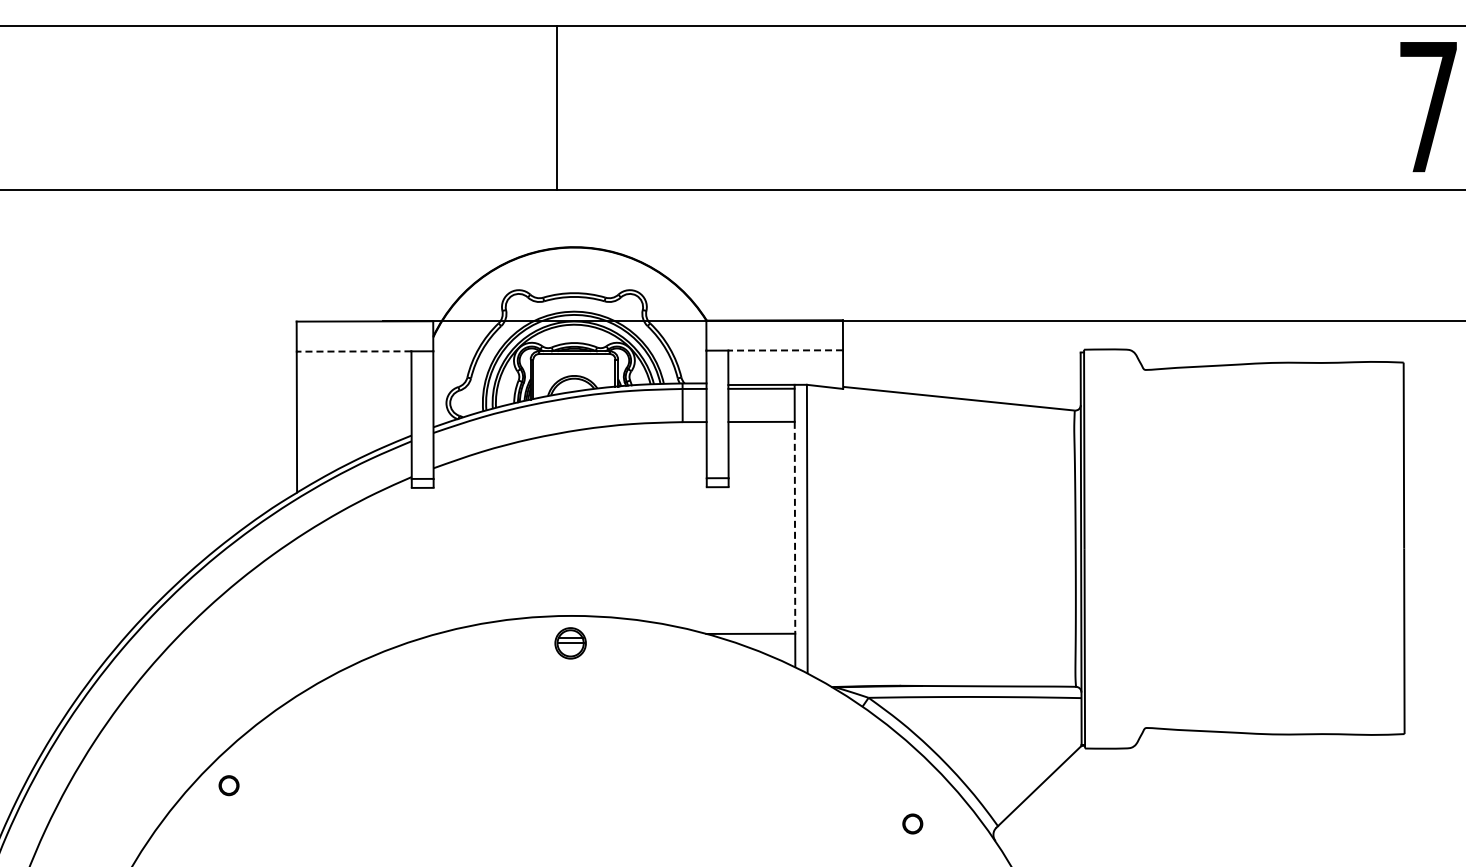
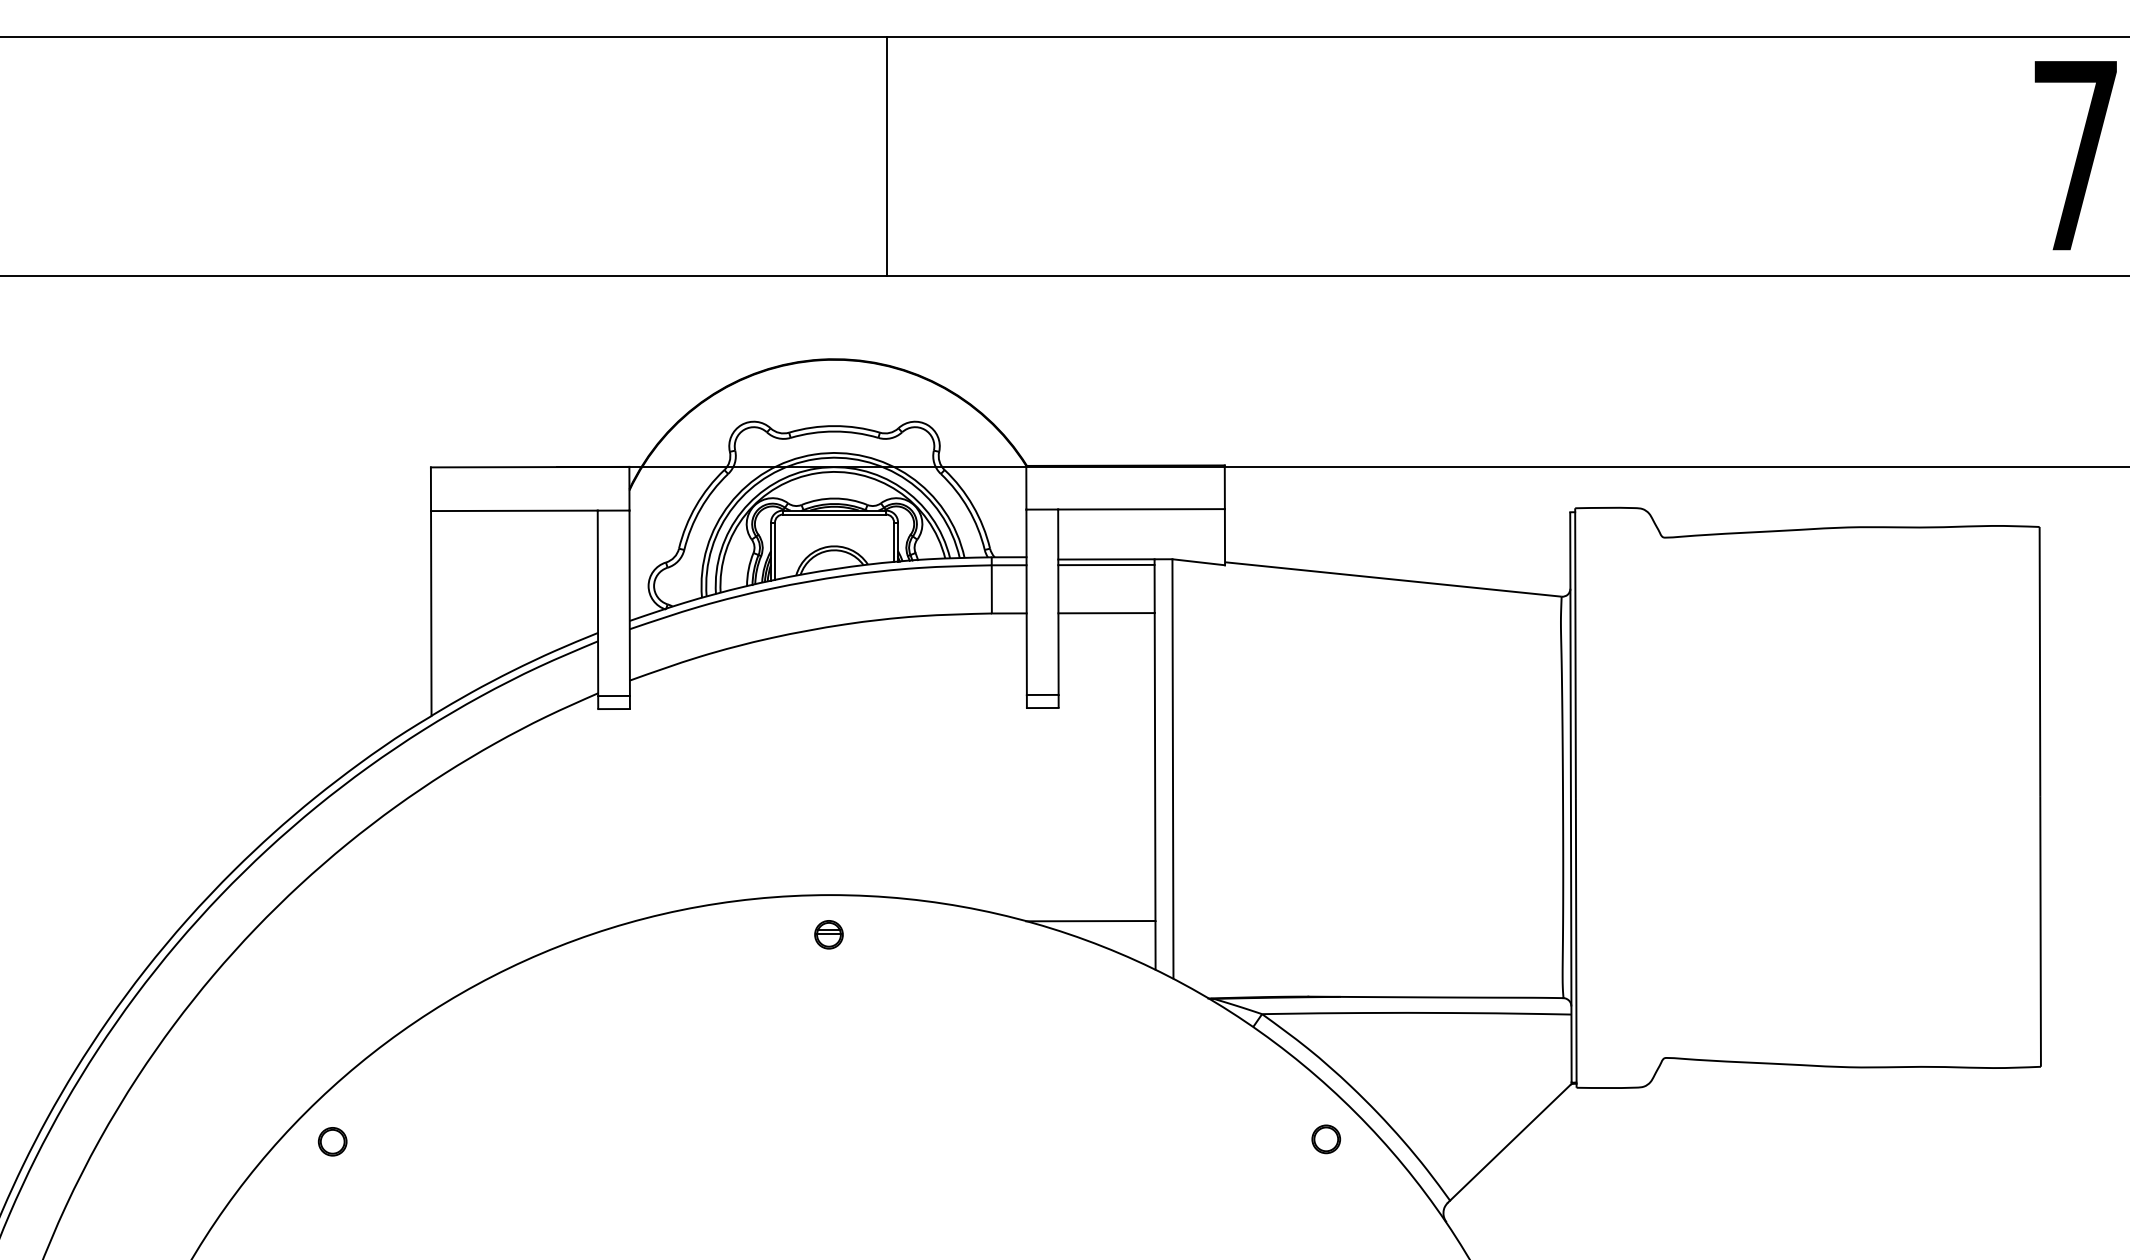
line: (556, 107) -> (886, 156), moved
line: (785, 350) -> (1141, 509), dashed -> solid
line: (353, 351) -> (513, 510), dashed -> solid
line: (795, 527) -> (1155, 766), dashed -> solid
part: (570, 642) -> (828, 933), size x0.62
circle: (912, 823) -> (1325, 1138), moved

